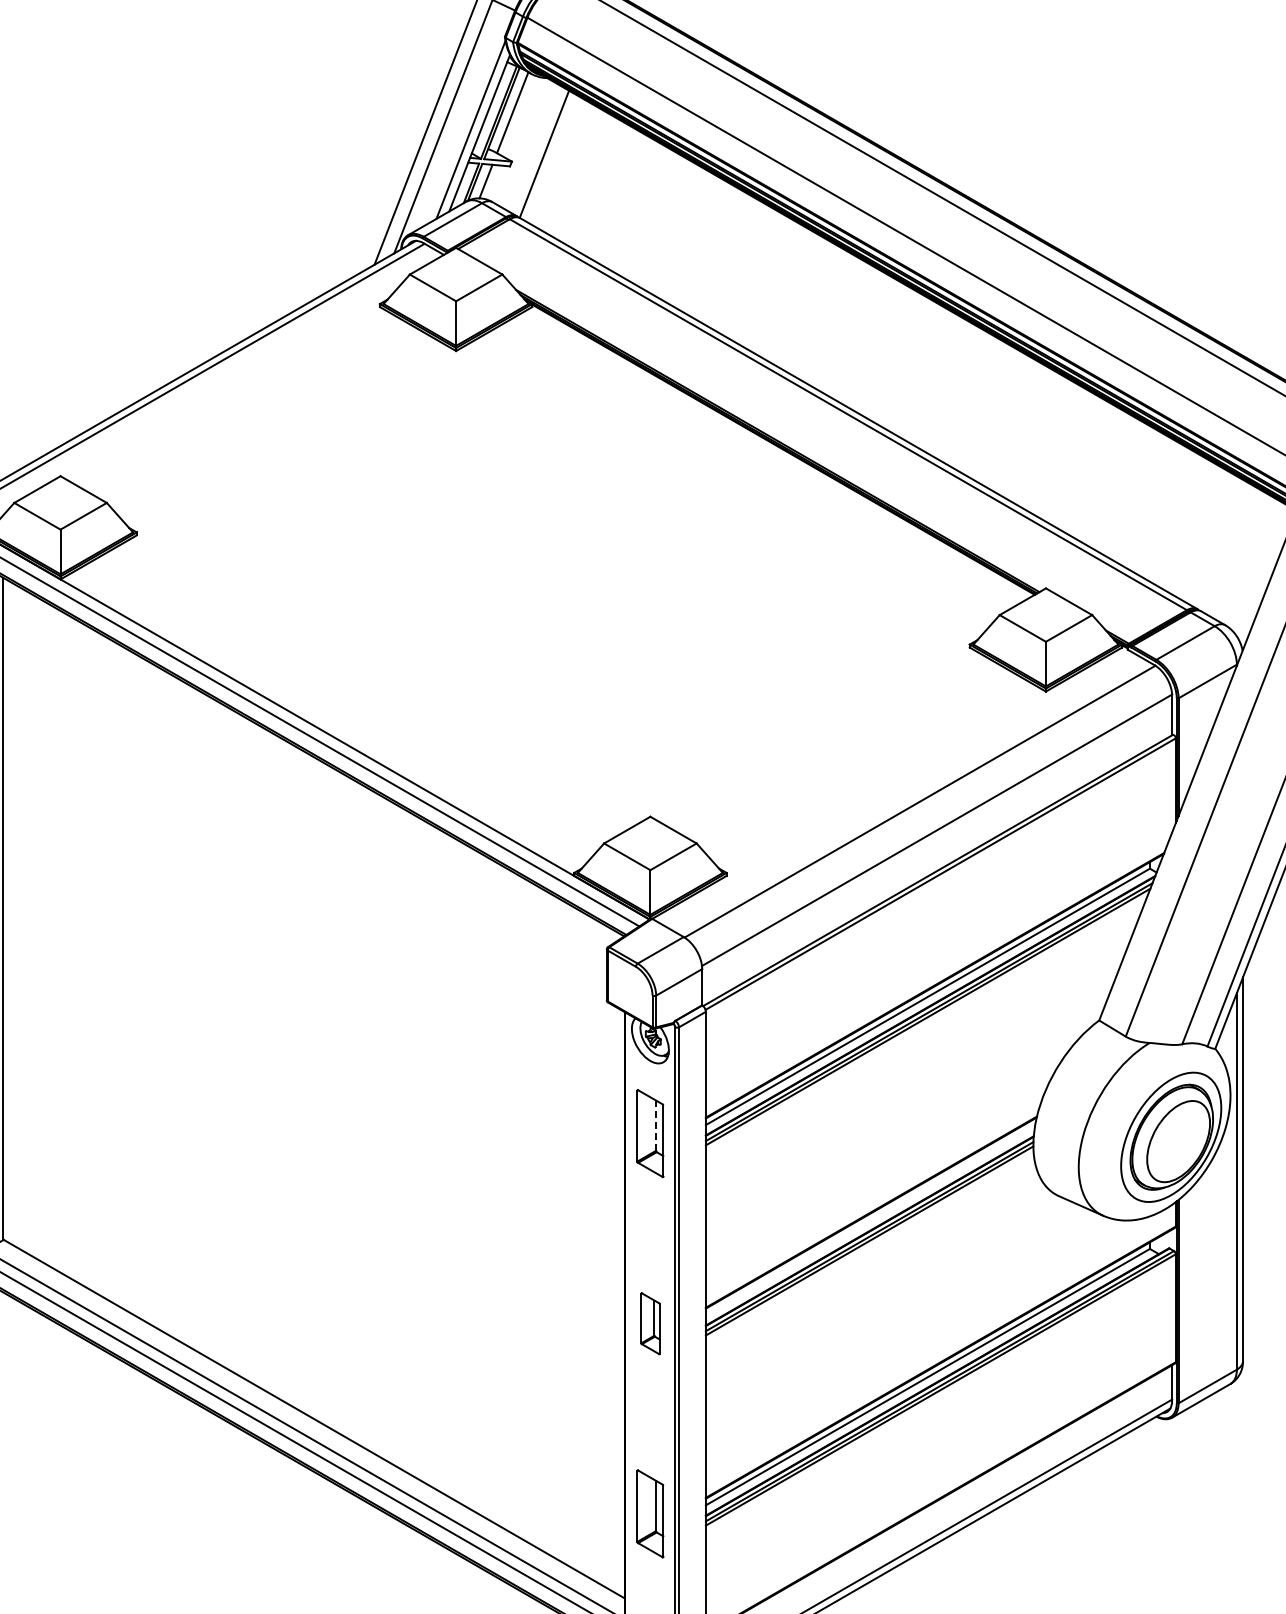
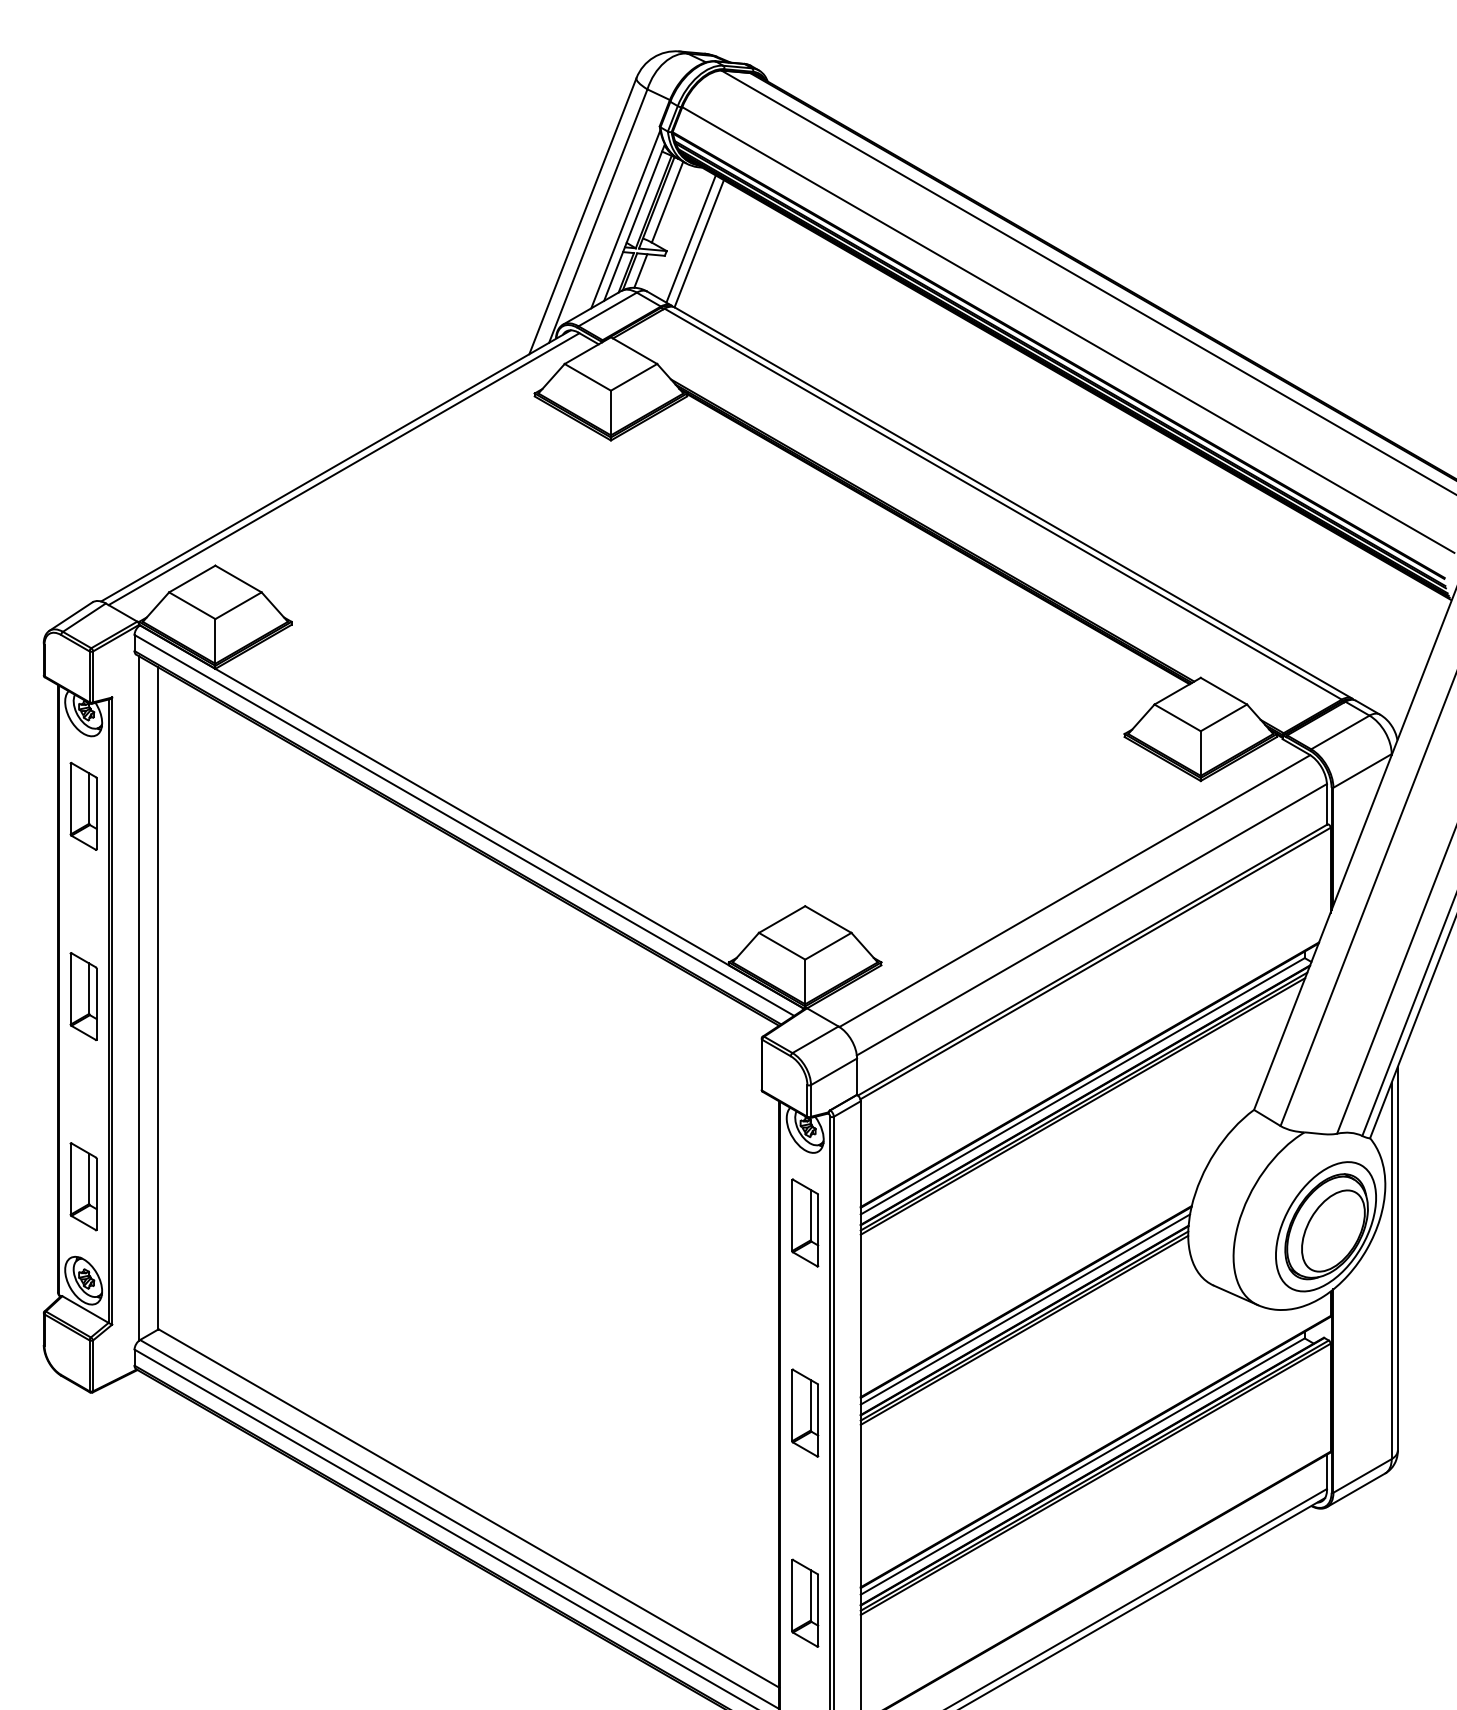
line: (535, 149) -> (690, 238), added
line: (655, 1126) -> (810, 1215), dashed -> solid
line: (870, 1220) -> (1025, 1309), added
part: (650, 1323) -> (805, 1412), size x1.43

